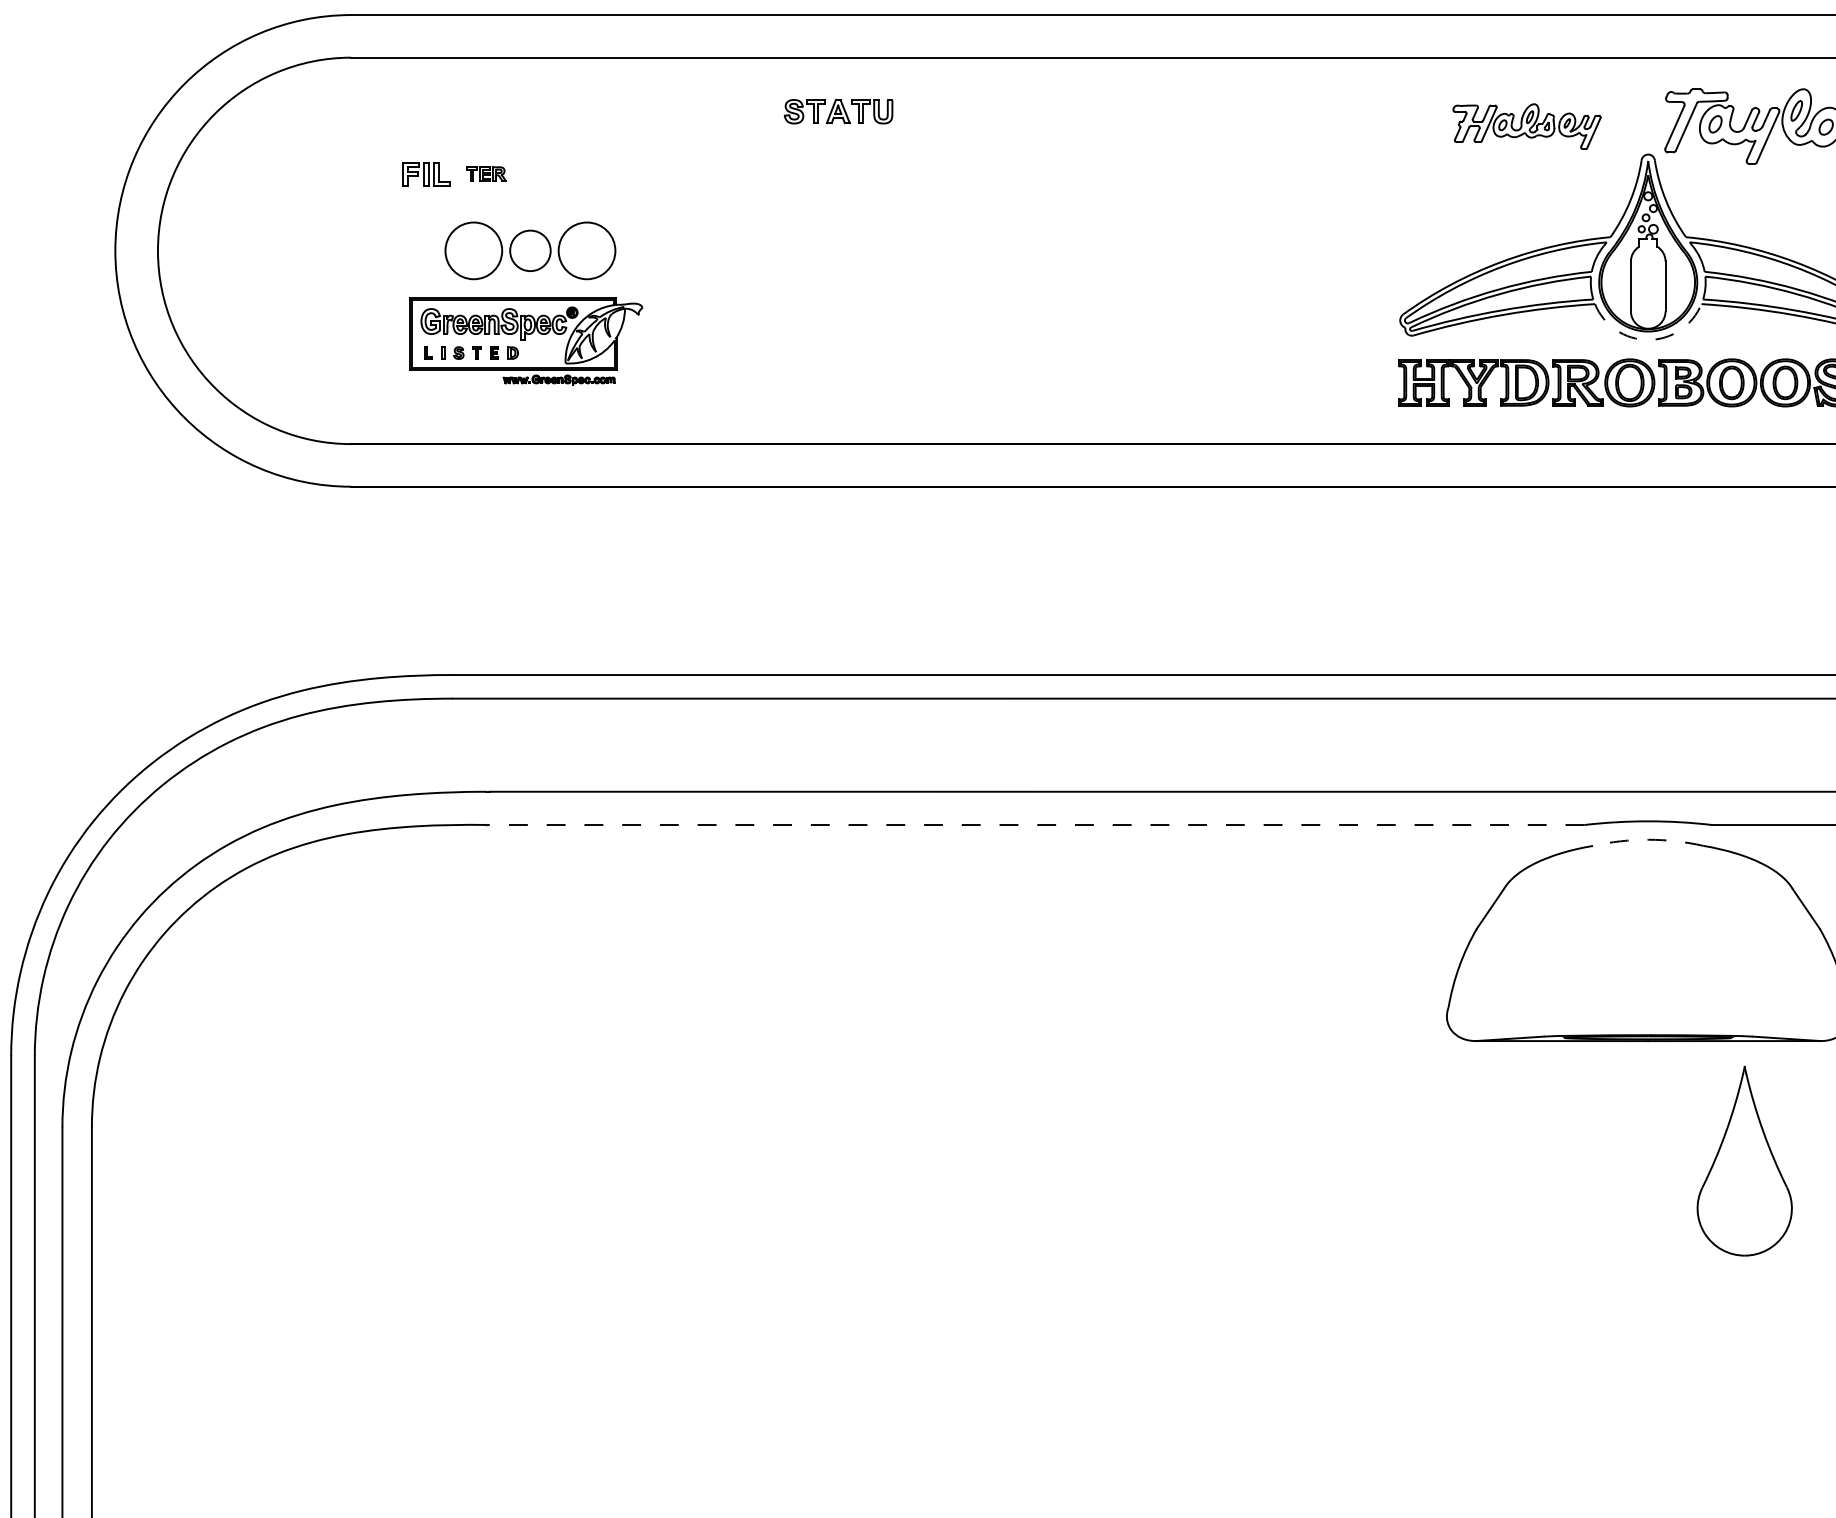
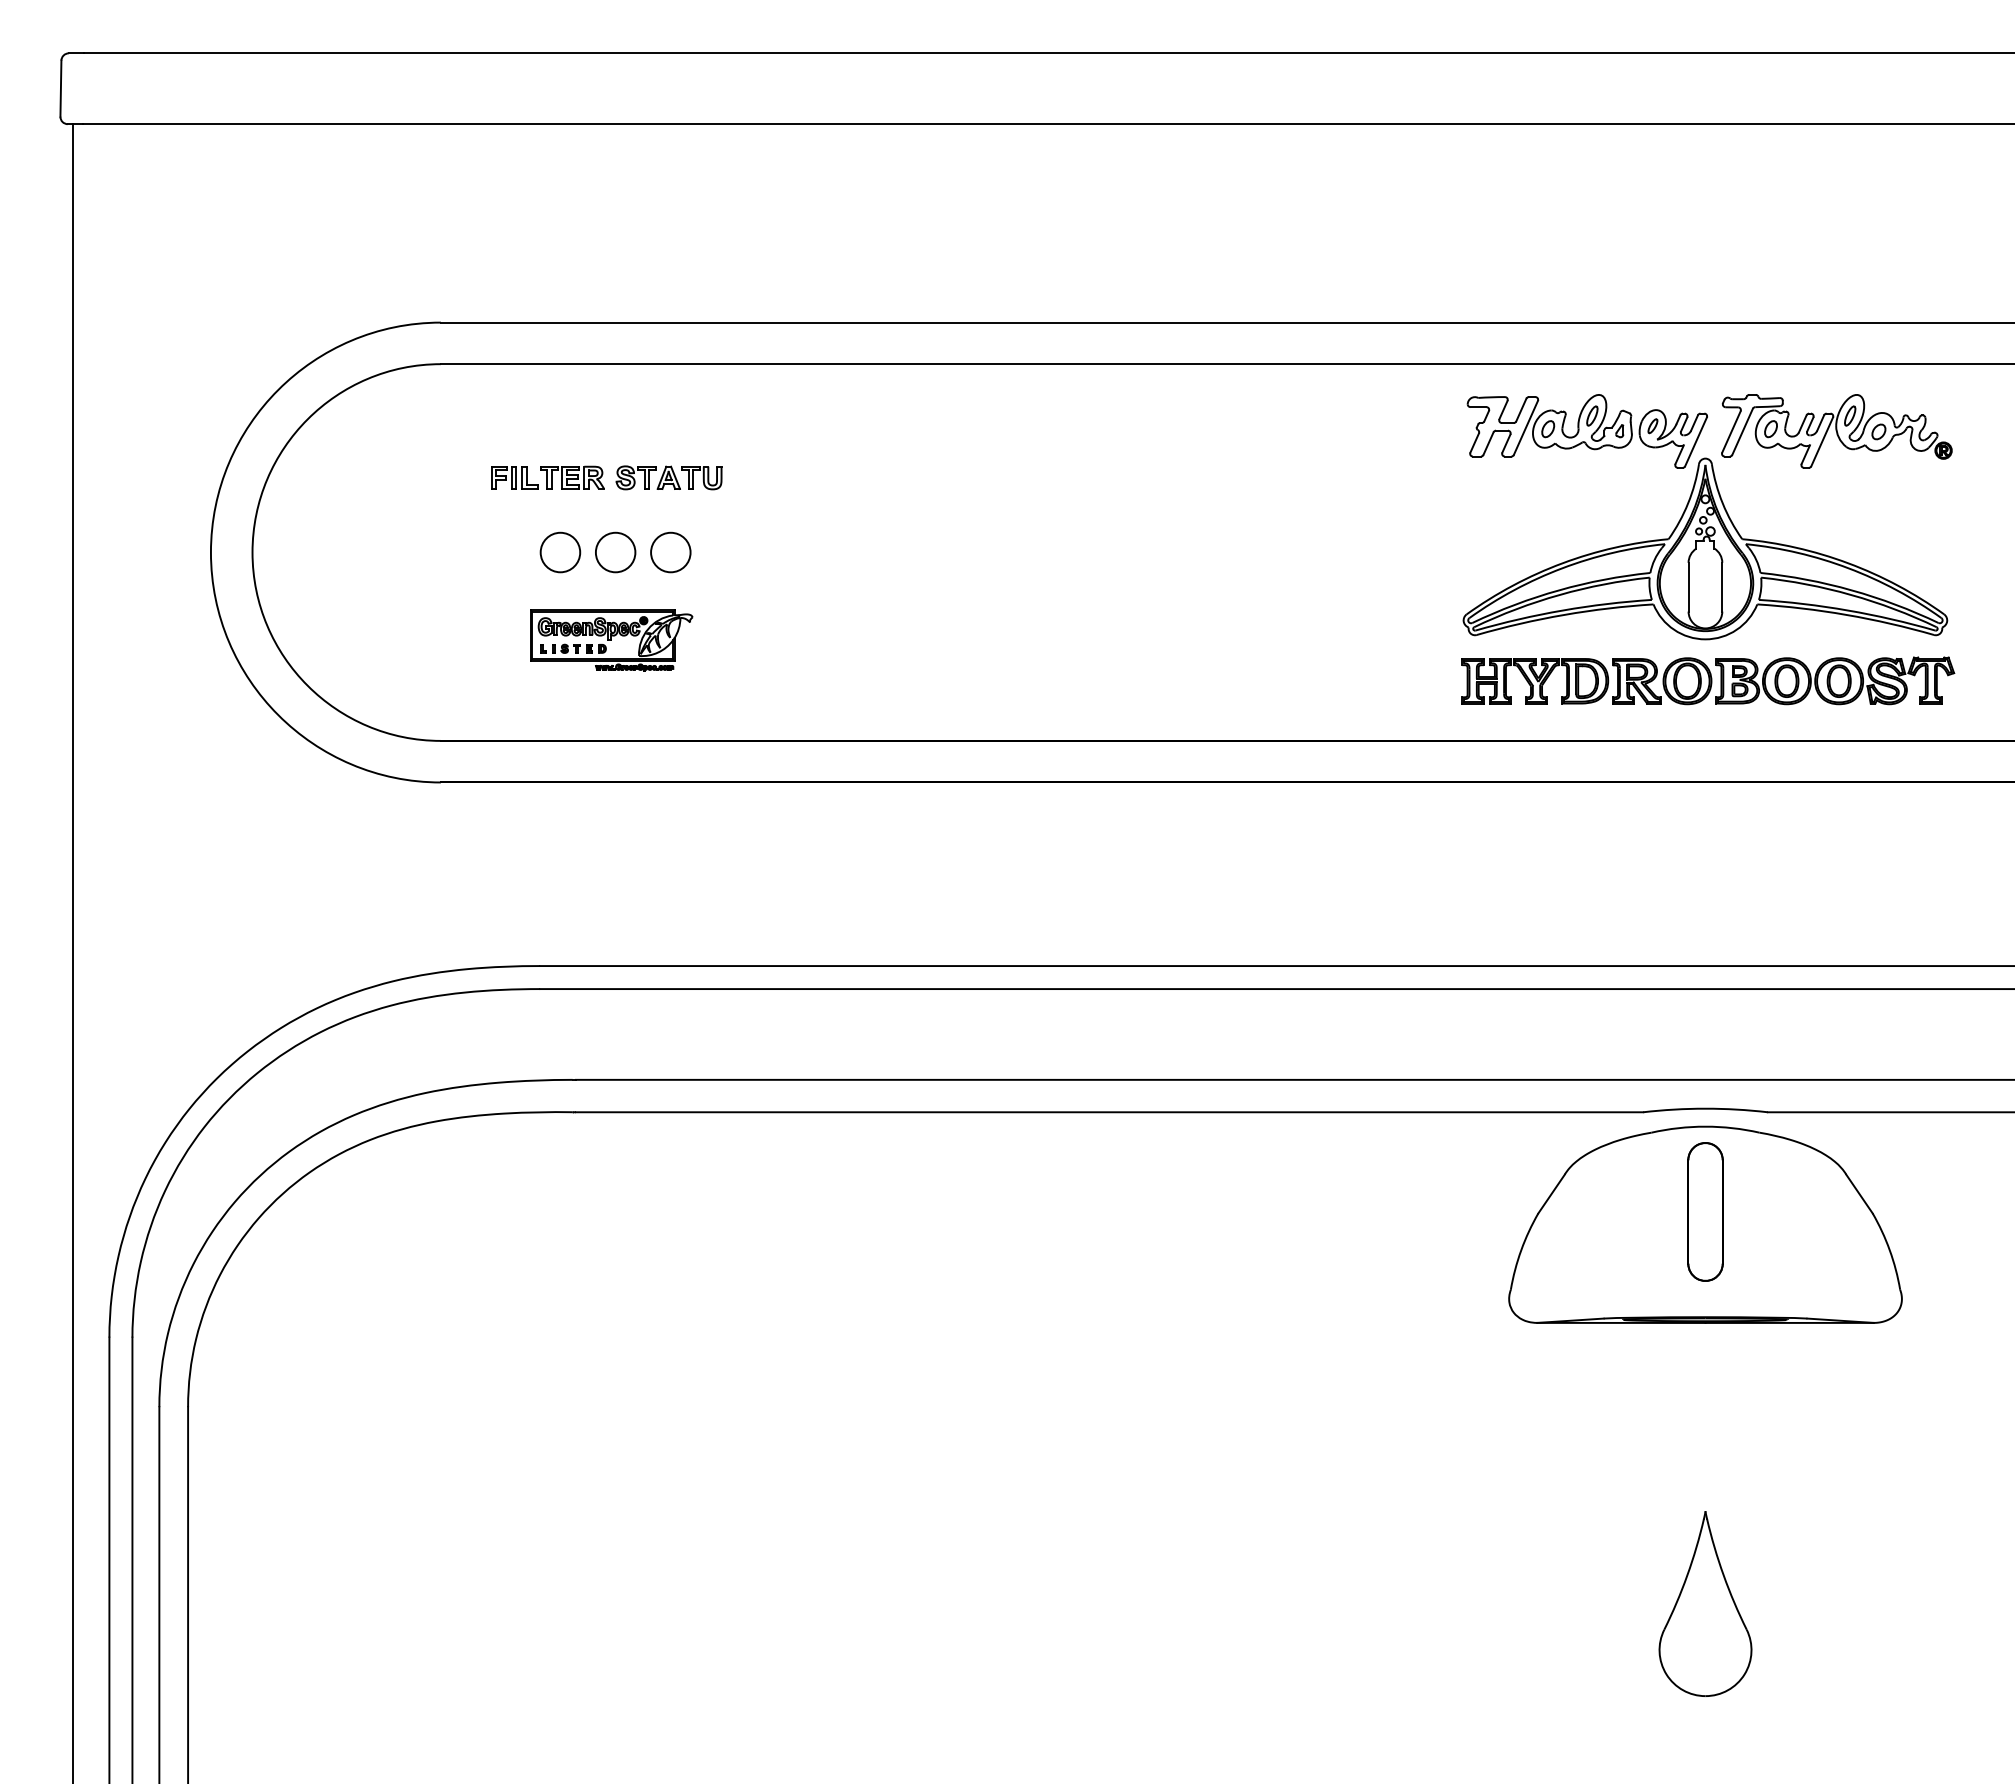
part: (838, 111) -> (668, 477), moved
part: (1526, 126) -> (1586, 431), size x1.67
part: (486, 173) -> (572, 477), size x1.67
circle: (473, 250) -> (560, 552), size x0.71
circle: (586, 250) -> (670, 552), size x0.71
arc: (1648, 340) -> (1705, 639), dashed -> solid
part: (526, 341) -> (611, 640), size x0.71
line: (1036, 825) -> (1109, 1112), dashed -> solid
arc: (1648, 839) -> (1705, 1126), dashed -> solid
part: (1648, 926) -> (1705, 1211), added
part: (1744, 1160) -> (1705, 1603), moved

